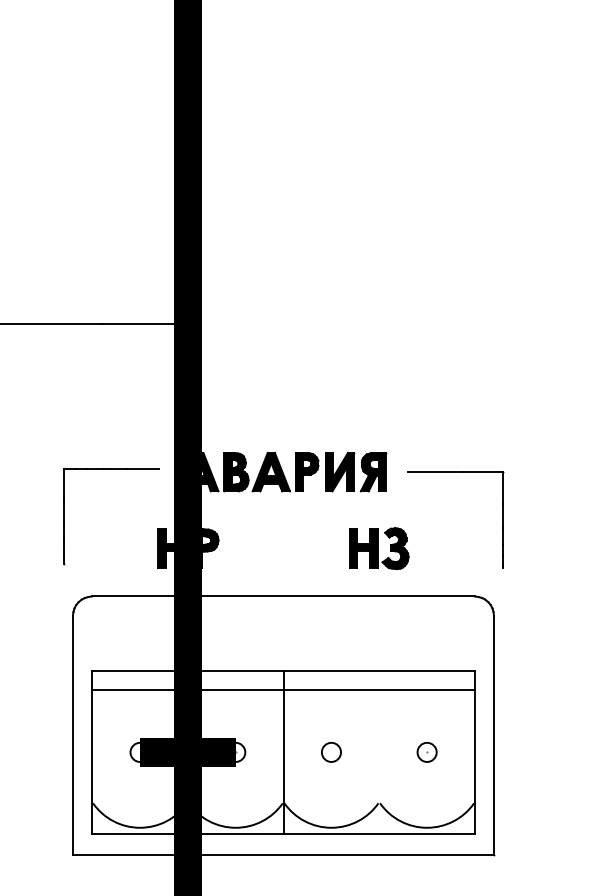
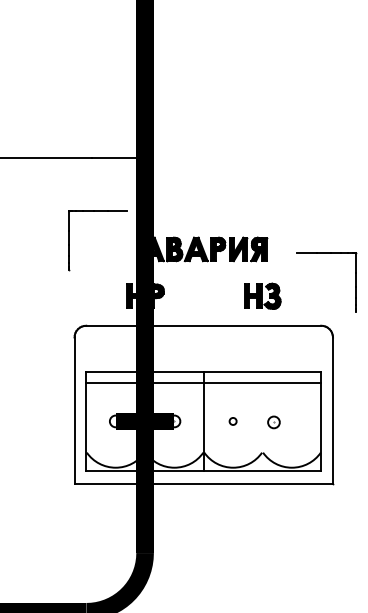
part: (455, 472) -> (326, 253), moved
part: (64, 516) -> (69, 240), moved
circle: (330, 752) -> (232, 421), size x0.6
part: (426, 752) -> (273, 422), moved

